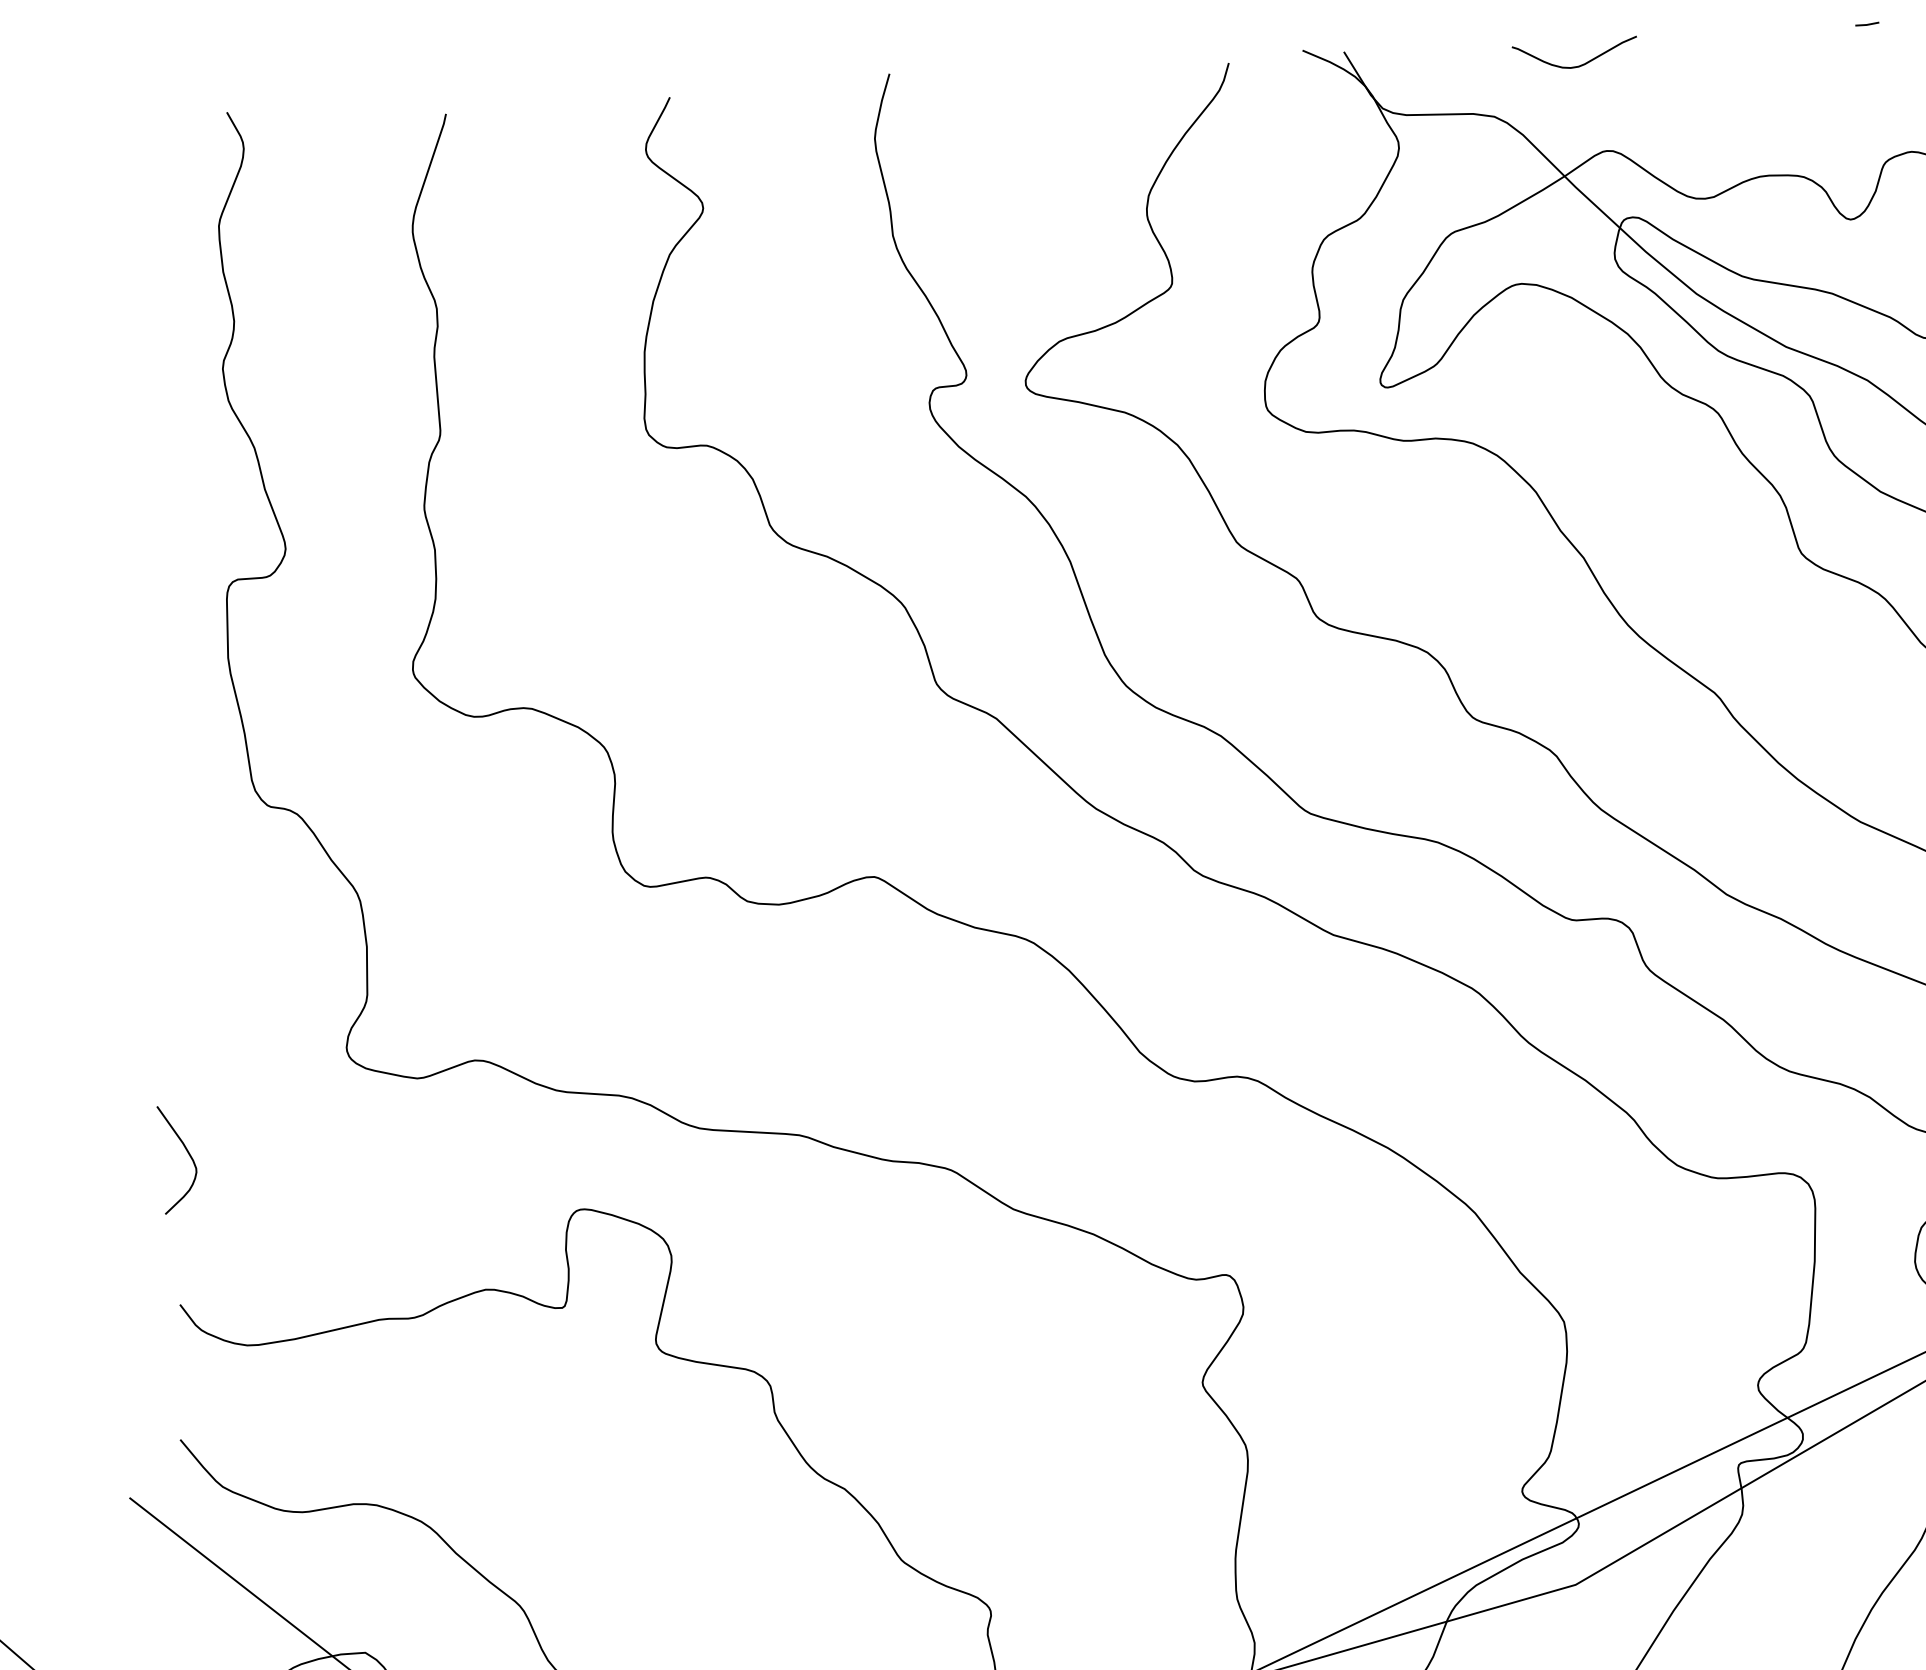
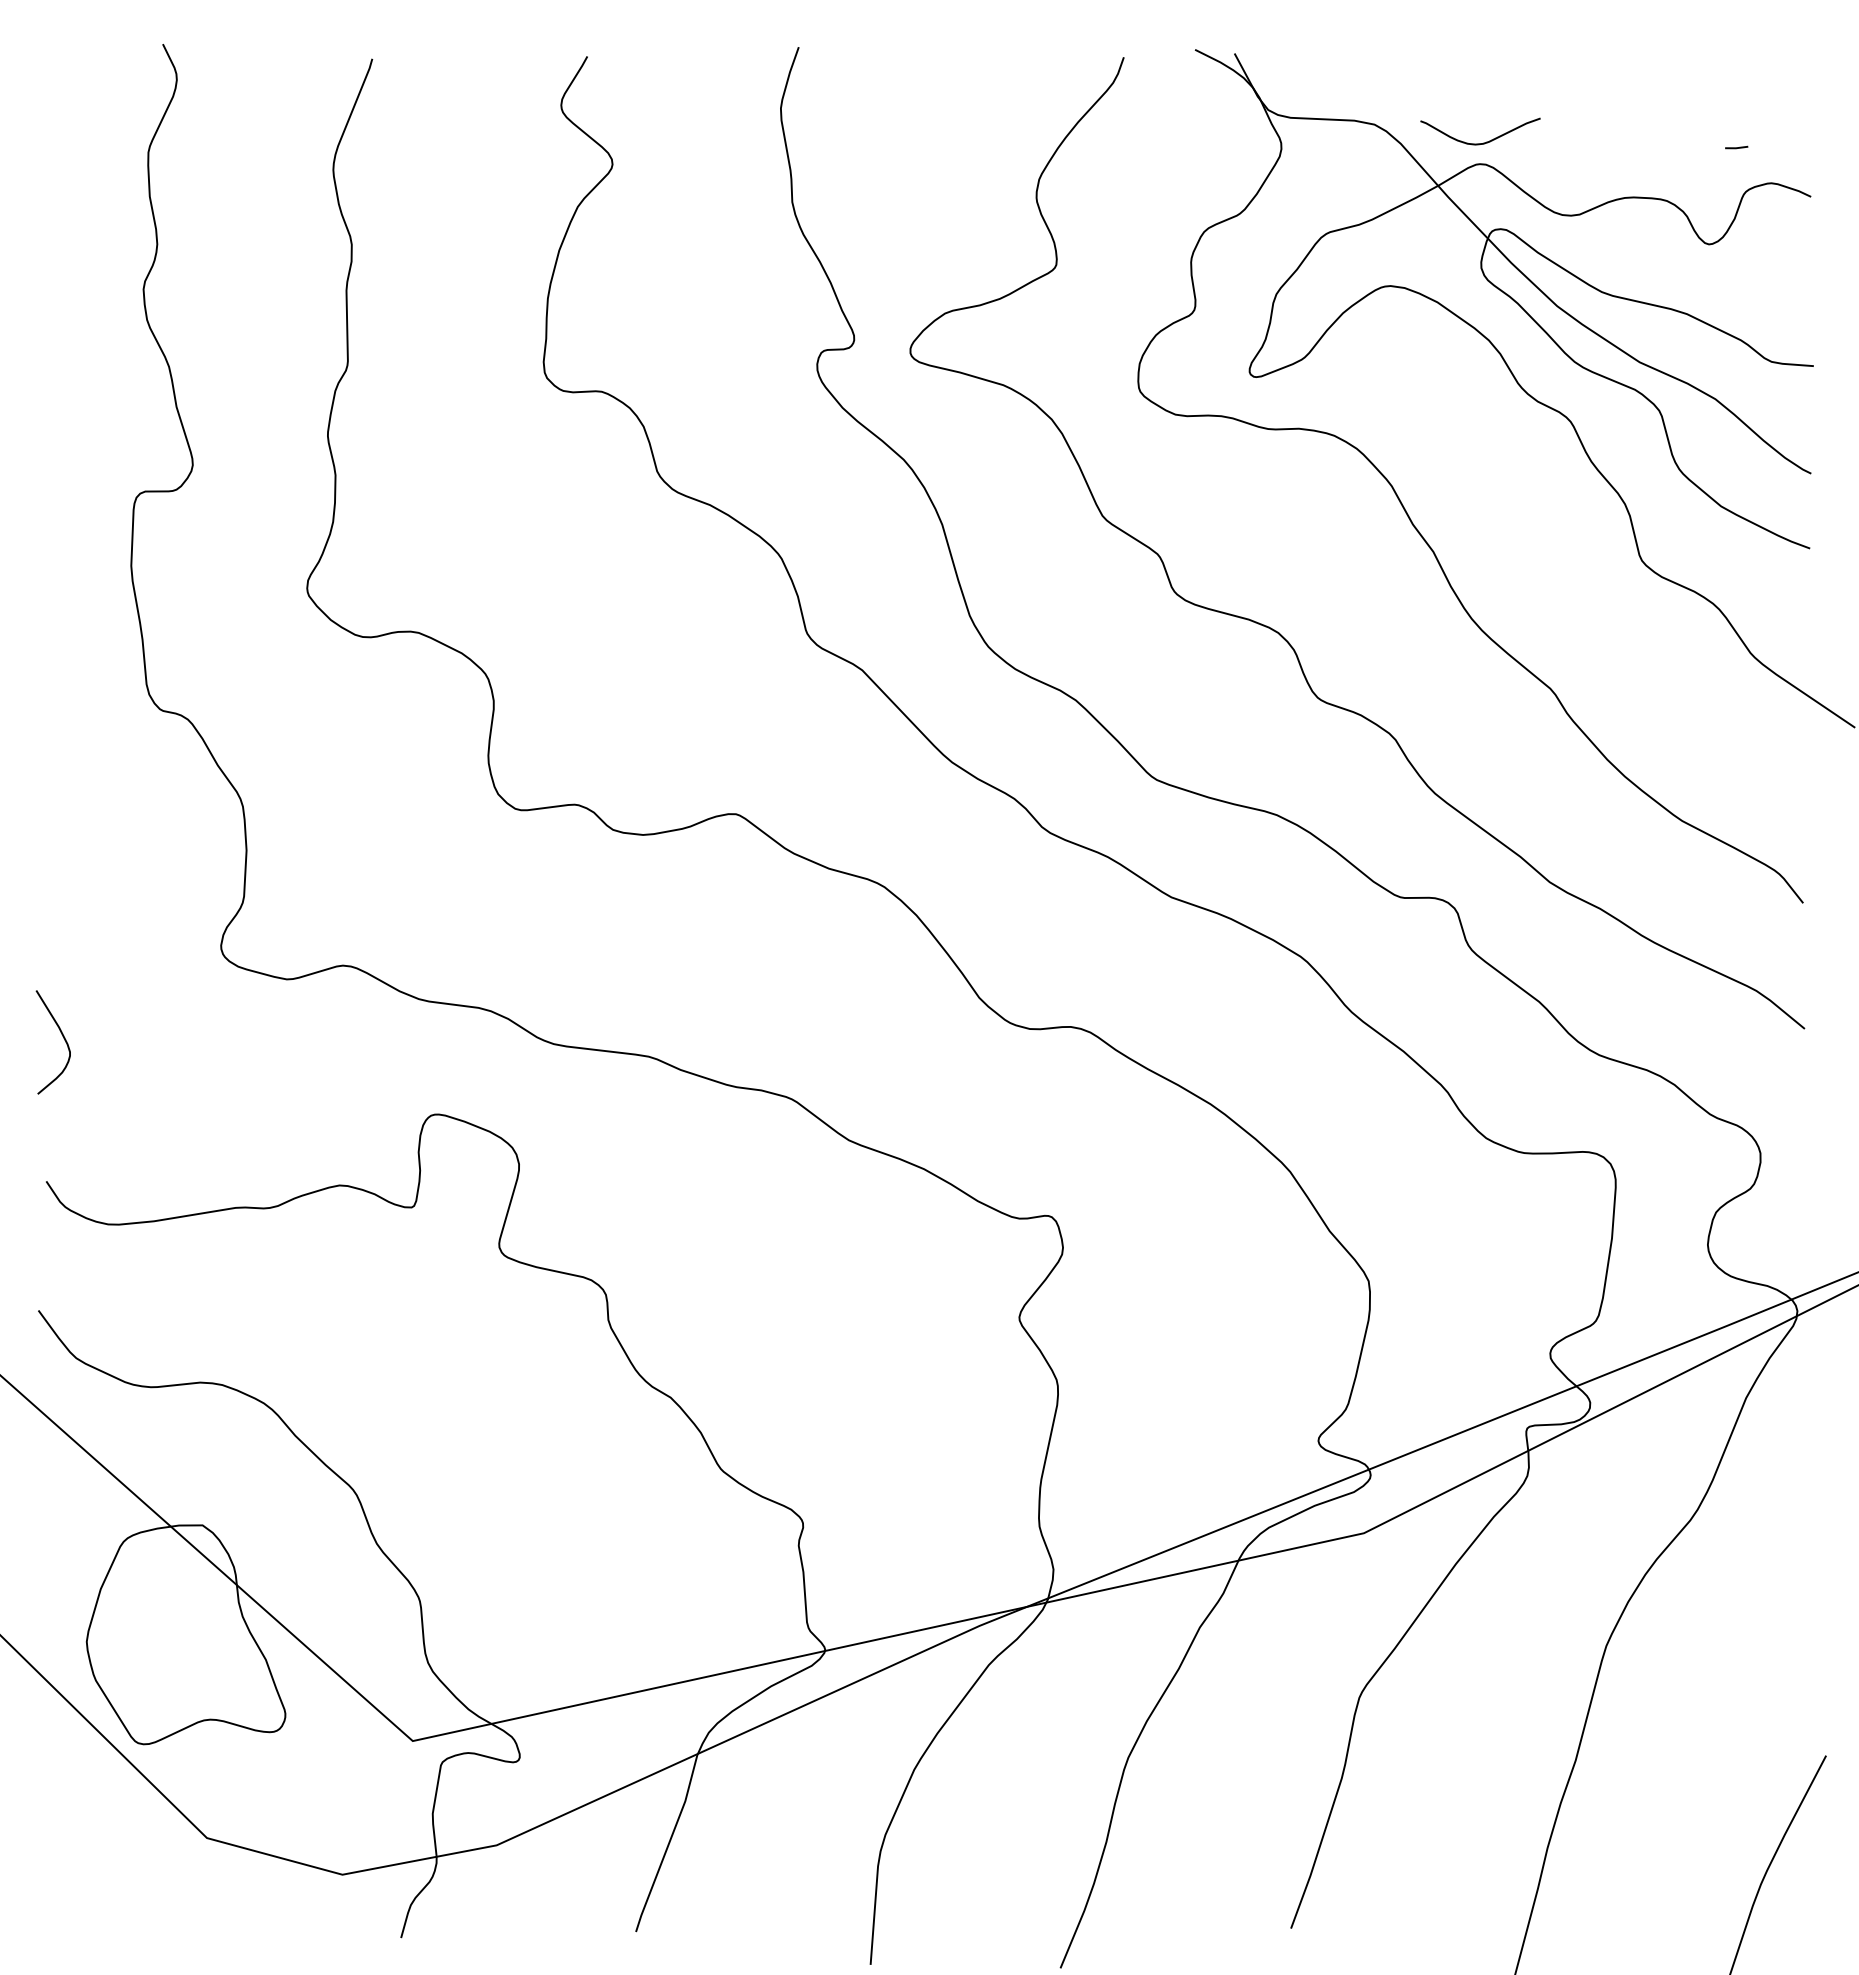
line: (1867, 24) -> (1736, 147), moved
curve: (1578, 65) -> (1483, 142), moved

